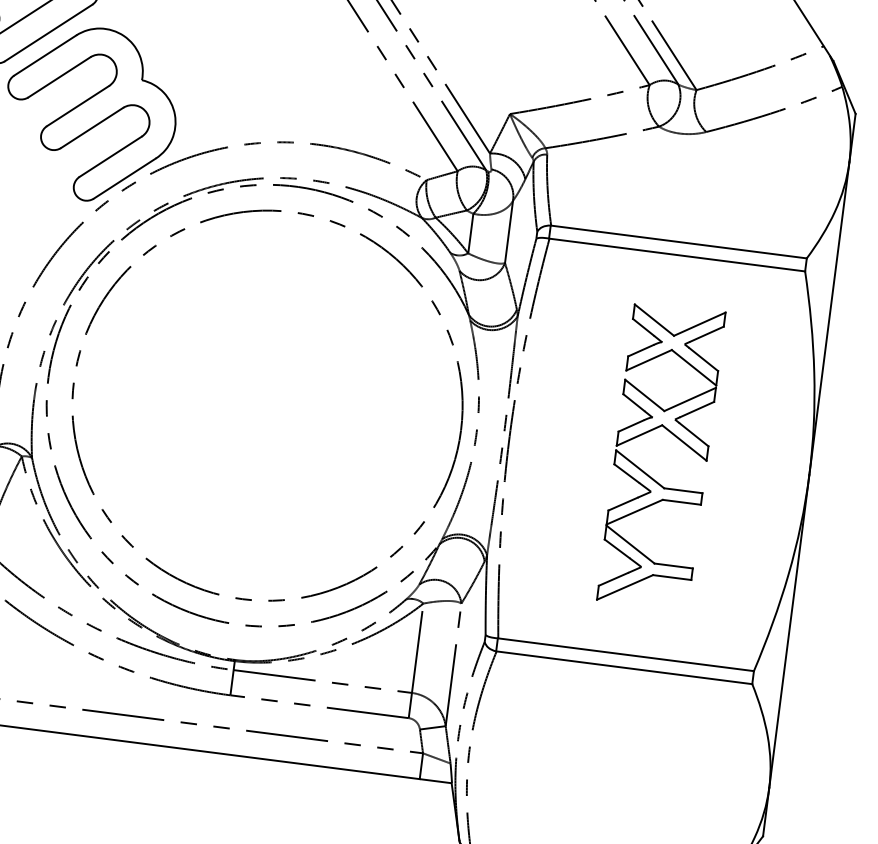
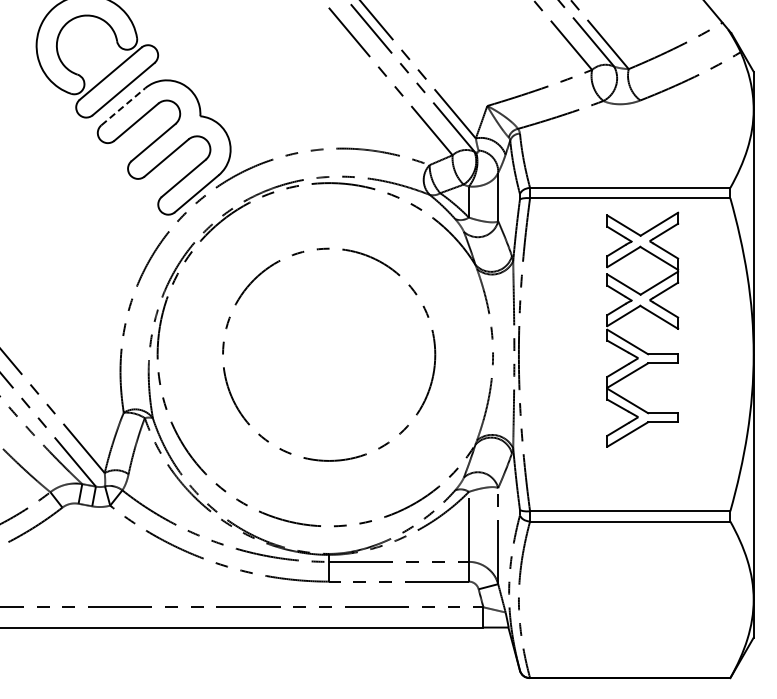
line: (45, 55) -> (123, 106), solid -> dashed
circle: (266, 405) -> (328, 354), size x0.7
part: (646, 472) -> (632, 343), moved

